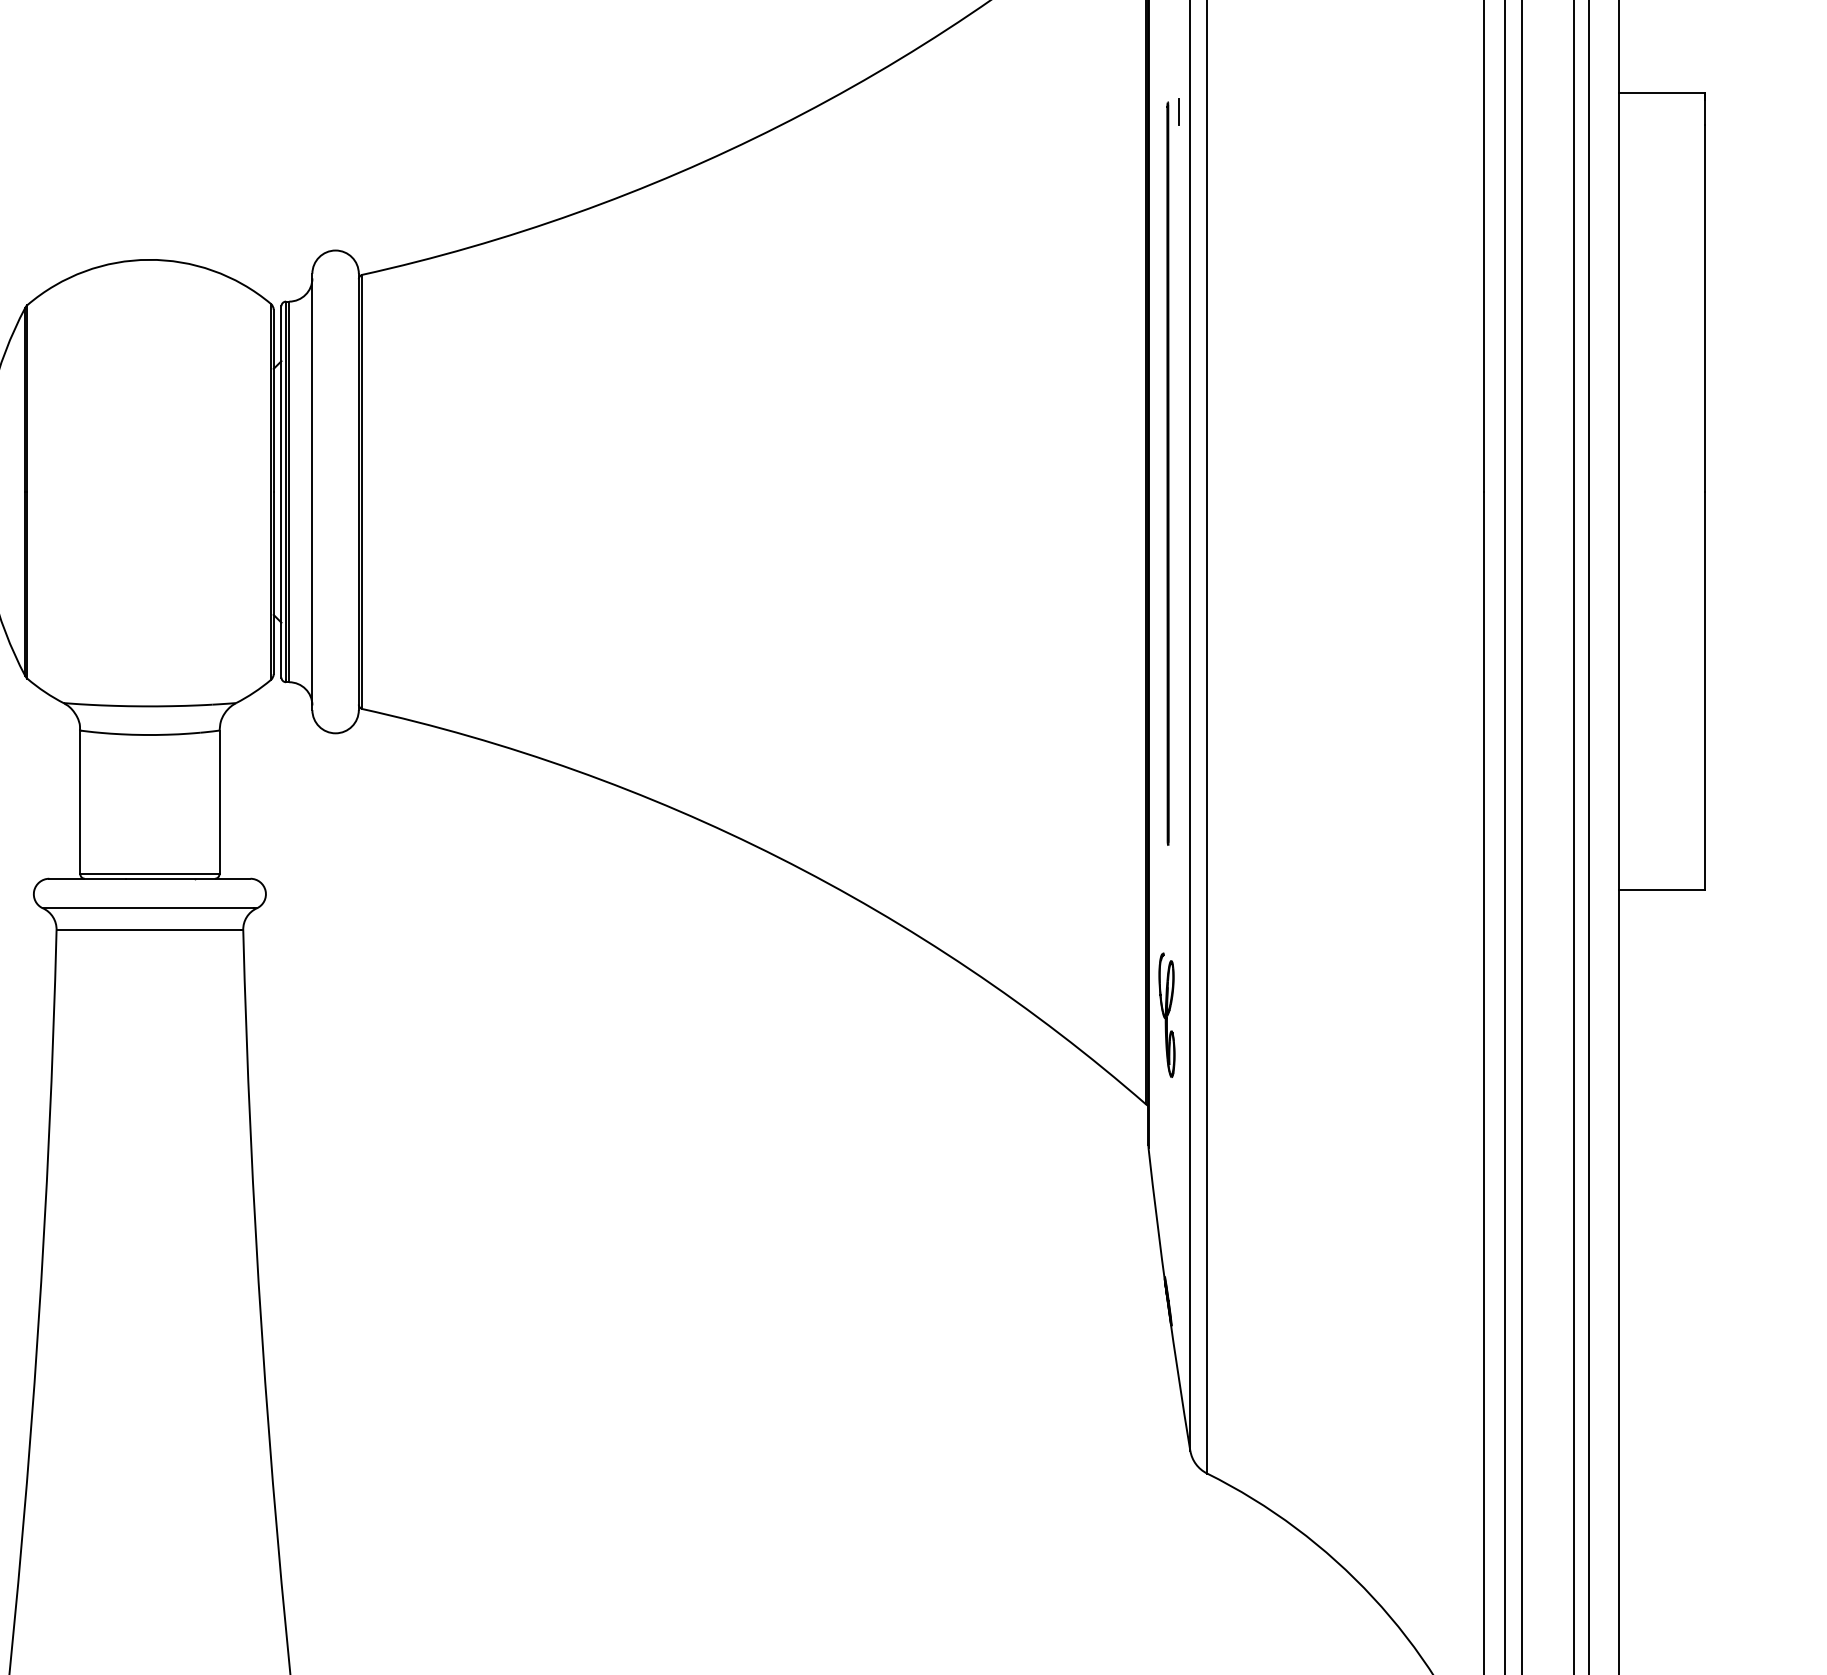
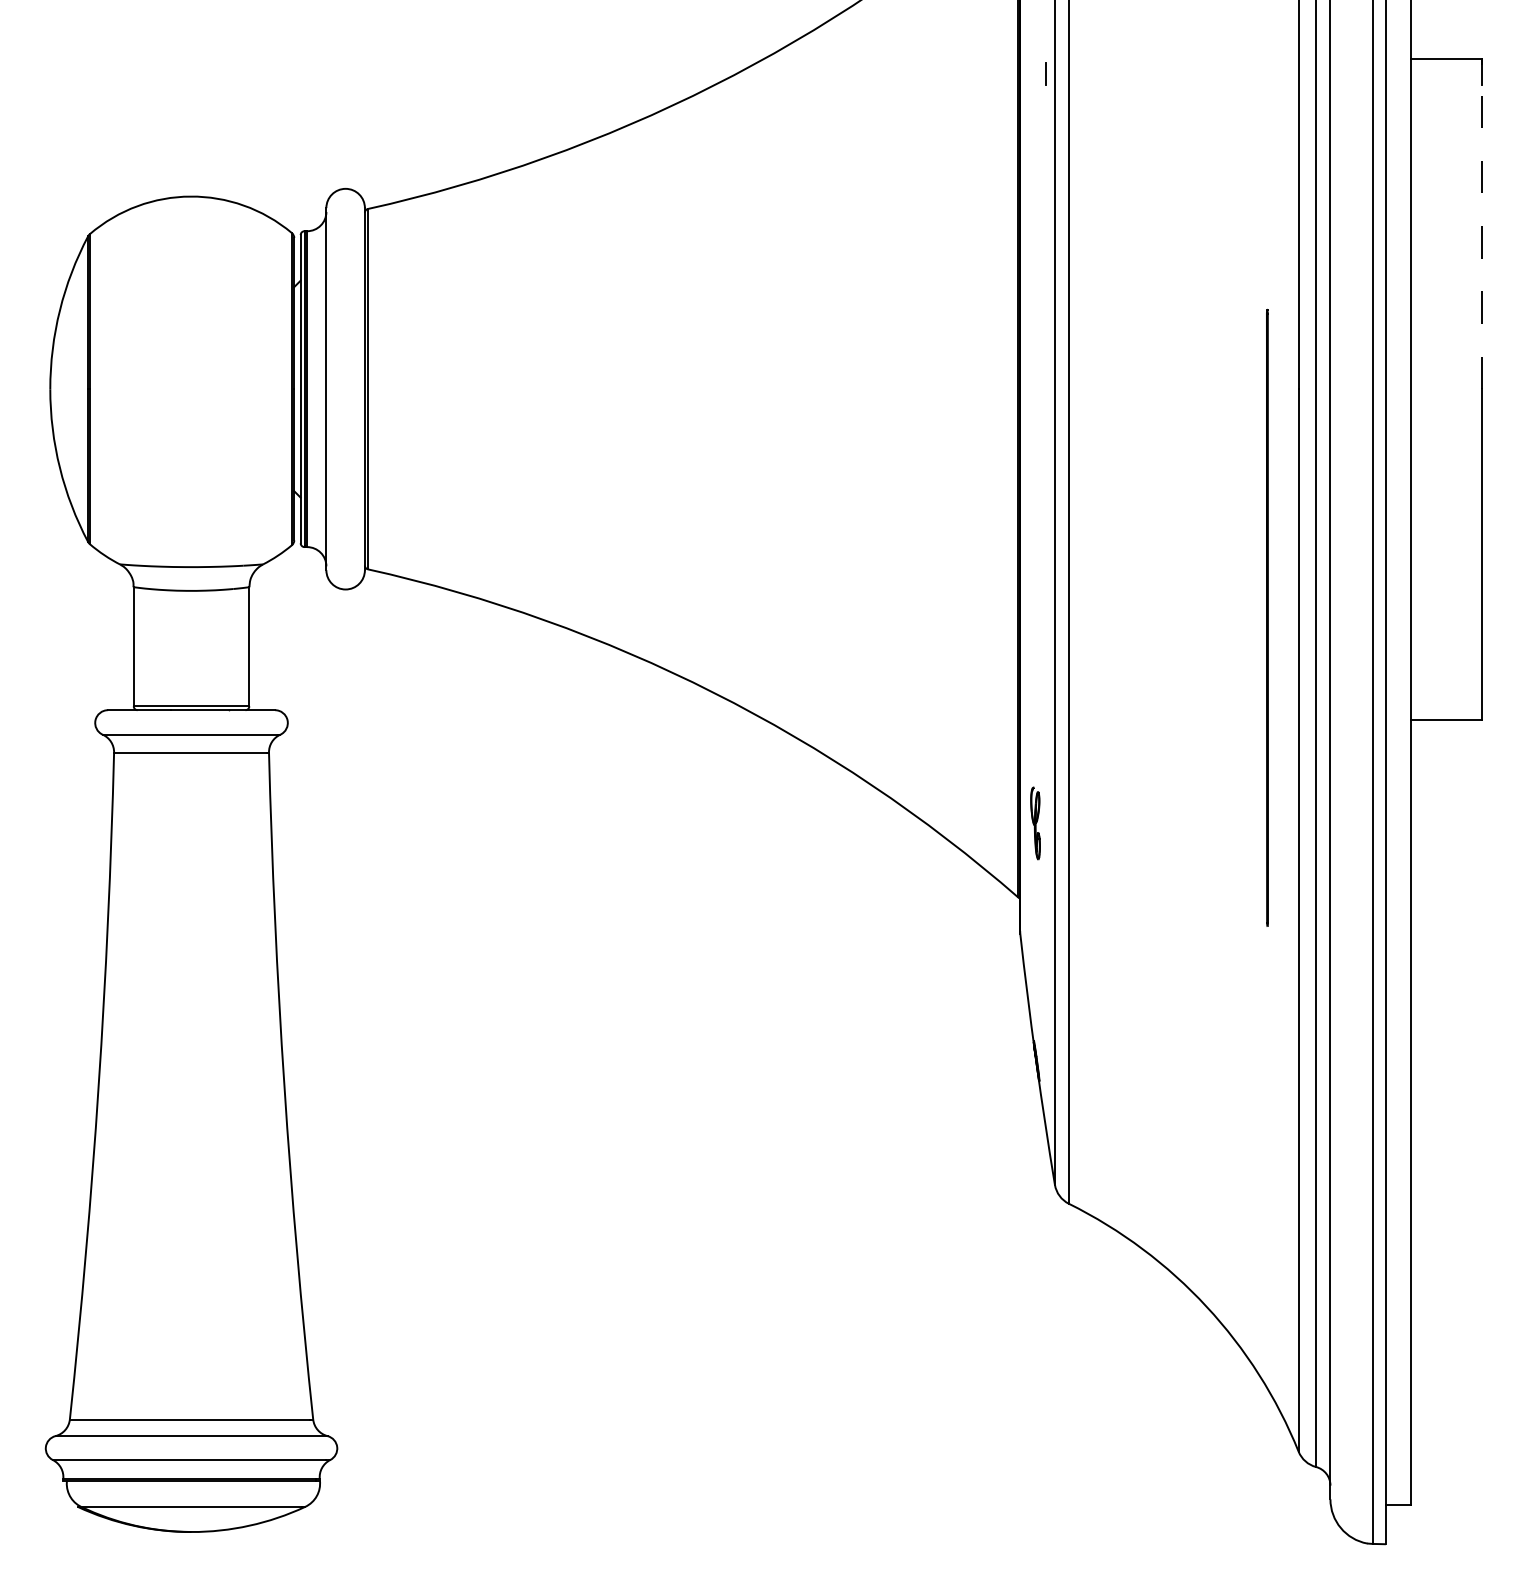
line: (1705, 307) -> (1482, 236), solid -> dashed
line: (1168, 473) -> (1267, 617), moved
part: (1166, 1015) -> (1035, 823), size x0.7

